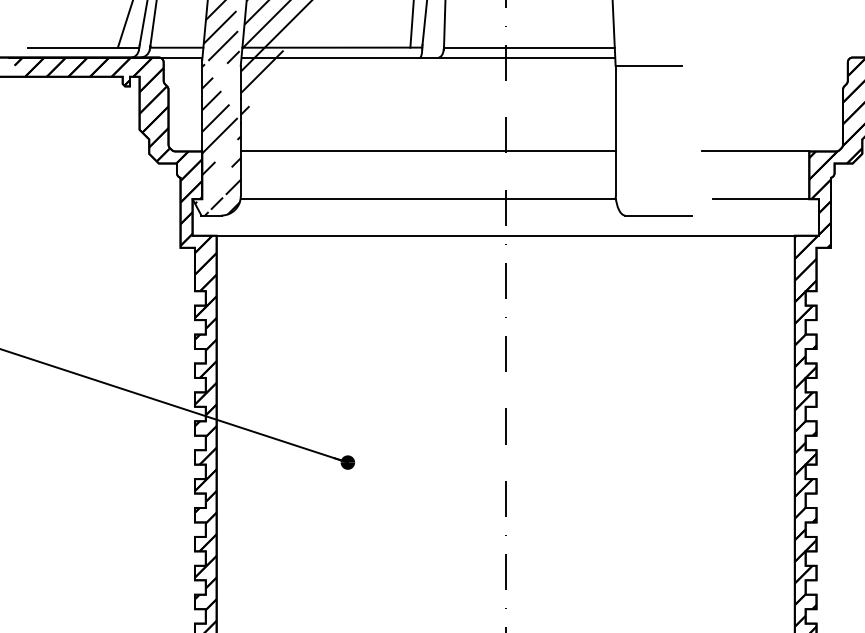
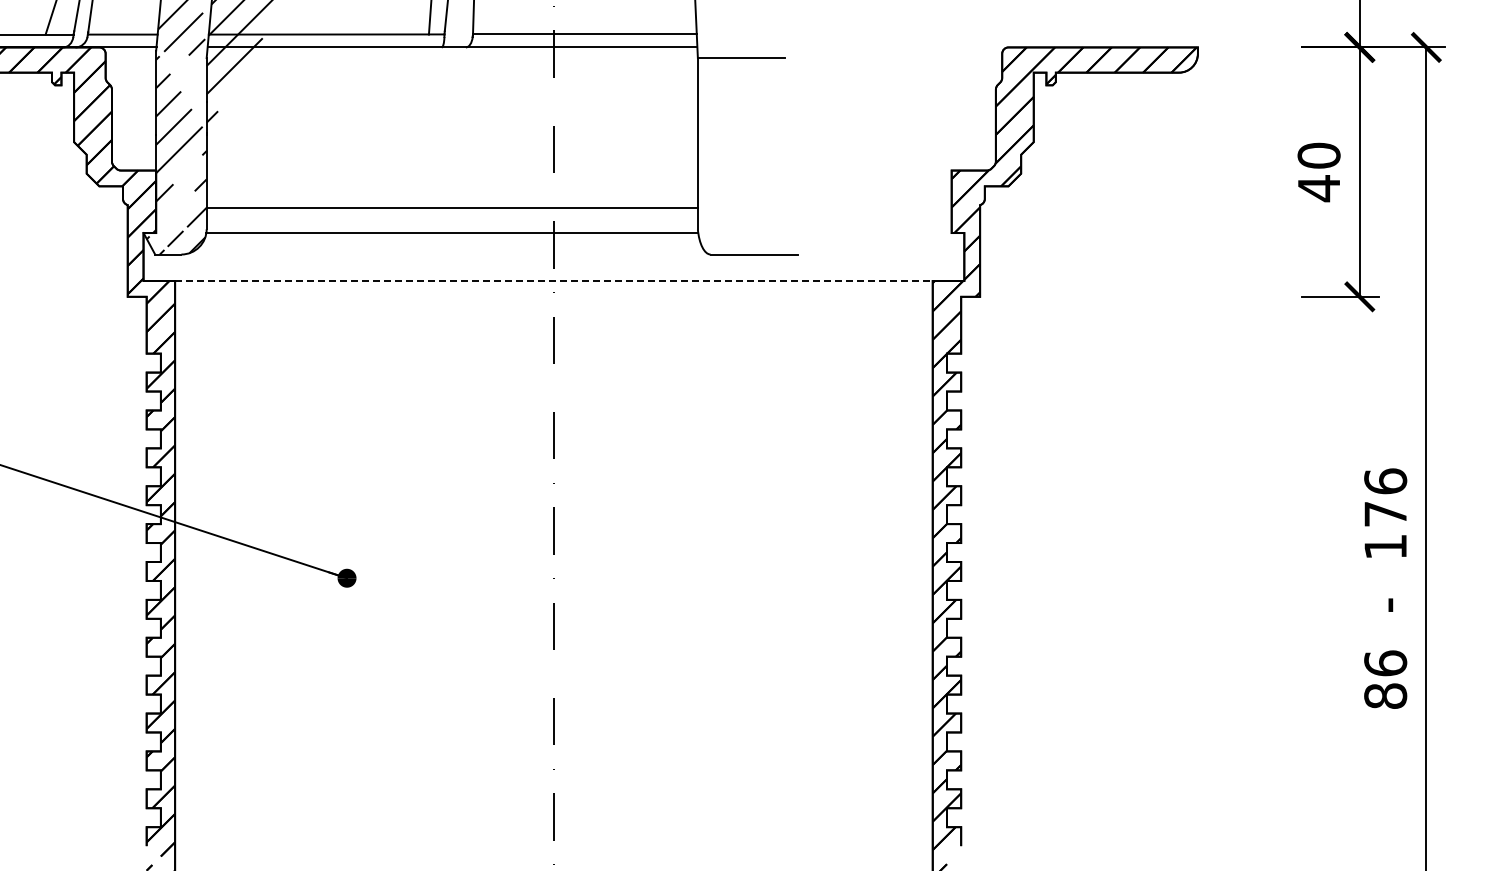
line: (427, 151) -> (451, 207), moved
line: (754, 151) -> (880, 170), removed
line: (761, 199) -> (888, 233), removed
line: (505, 236) -> (553, 281), solid -> dashed

